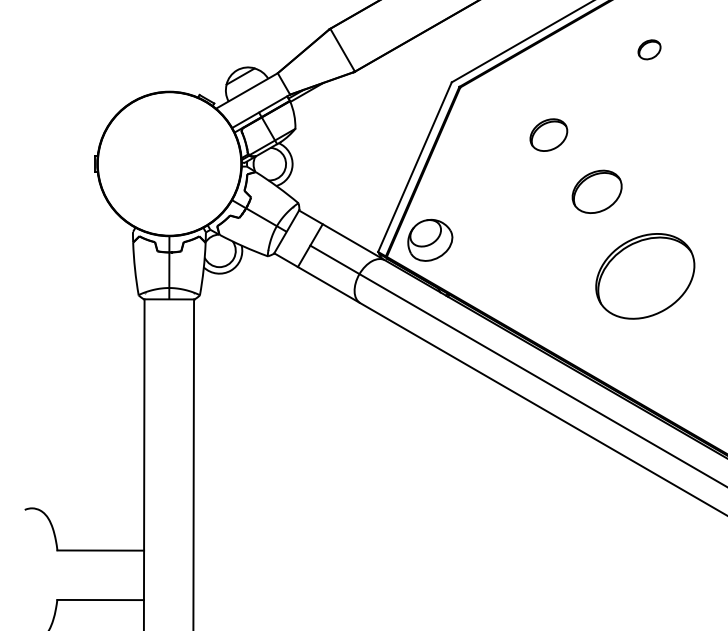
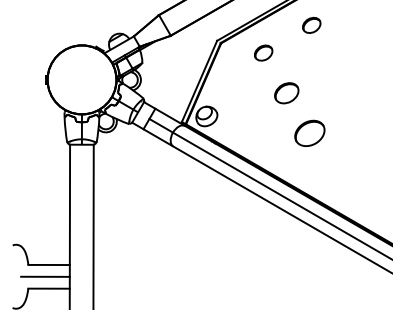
part: (648, 48) -> (311, 24), size x1.67
part: (548, 133) -> (263, 52), moved
part: (644, 273) -> (309, 132), size x0.62
line: (93, 574) -> (45, 276), added

